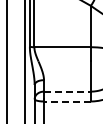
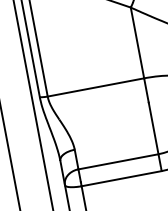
line: (67, 91) -> (118, 161), dashed -> solid
line: (66, 101) -> (120, 178), dashed -> solid

